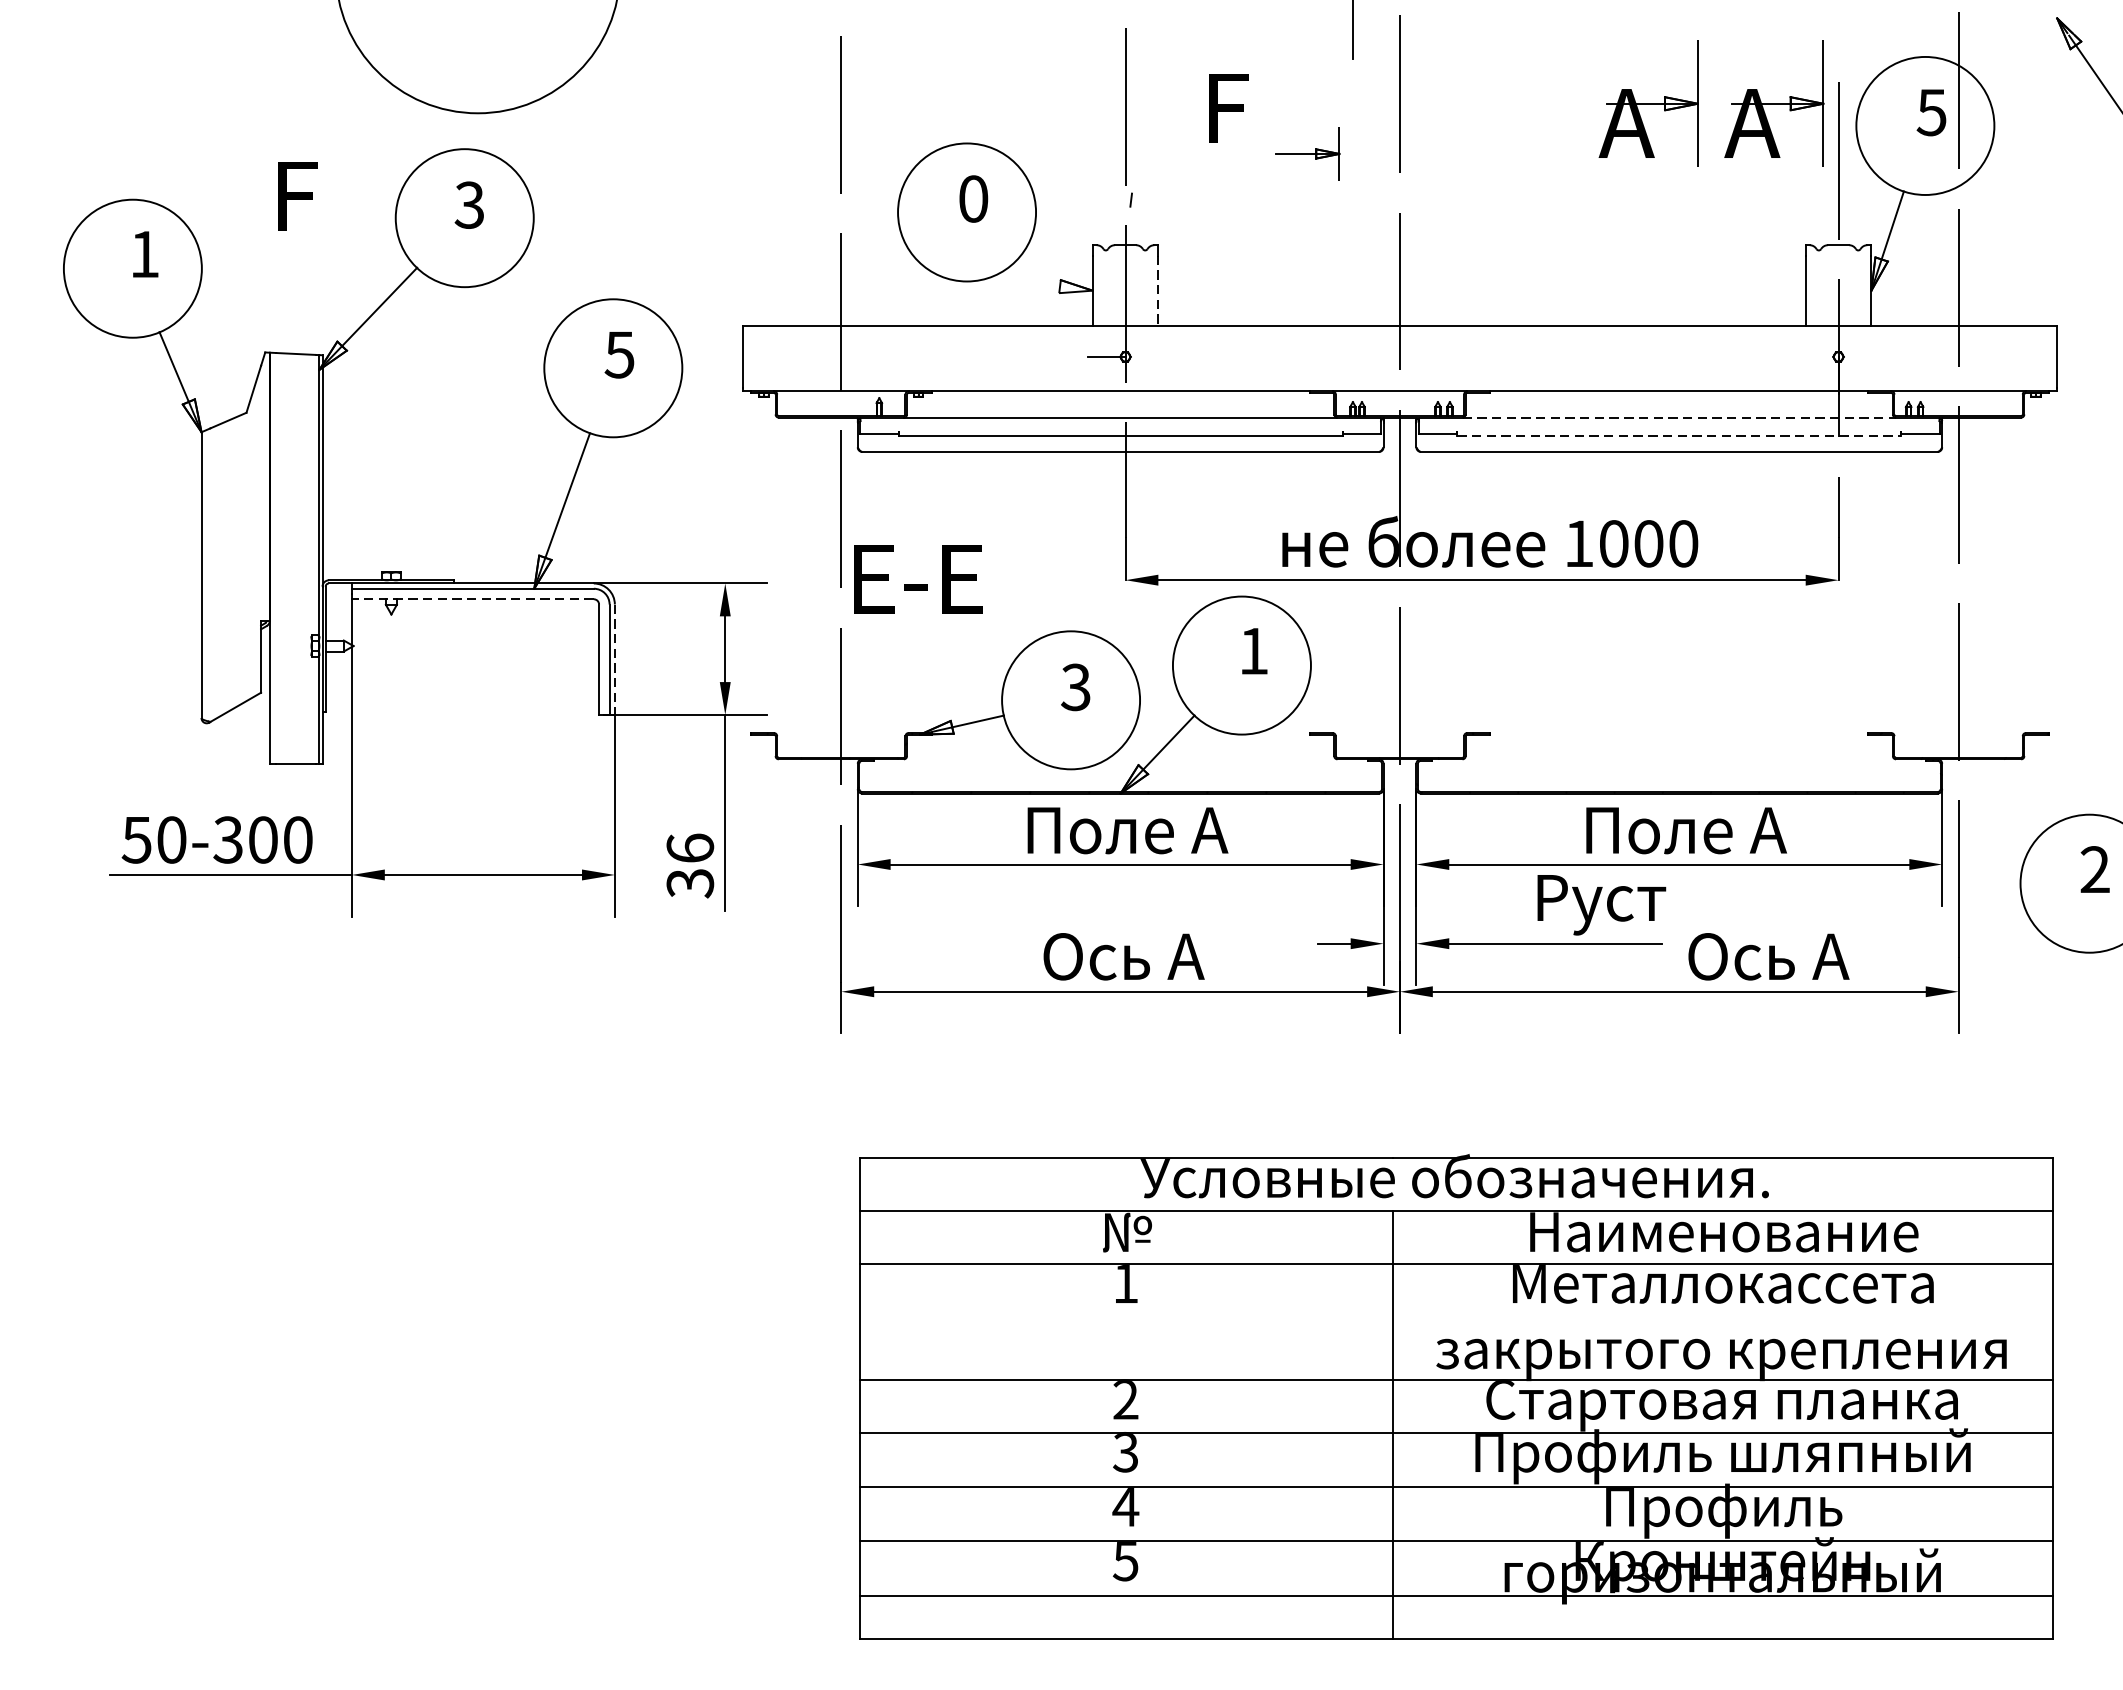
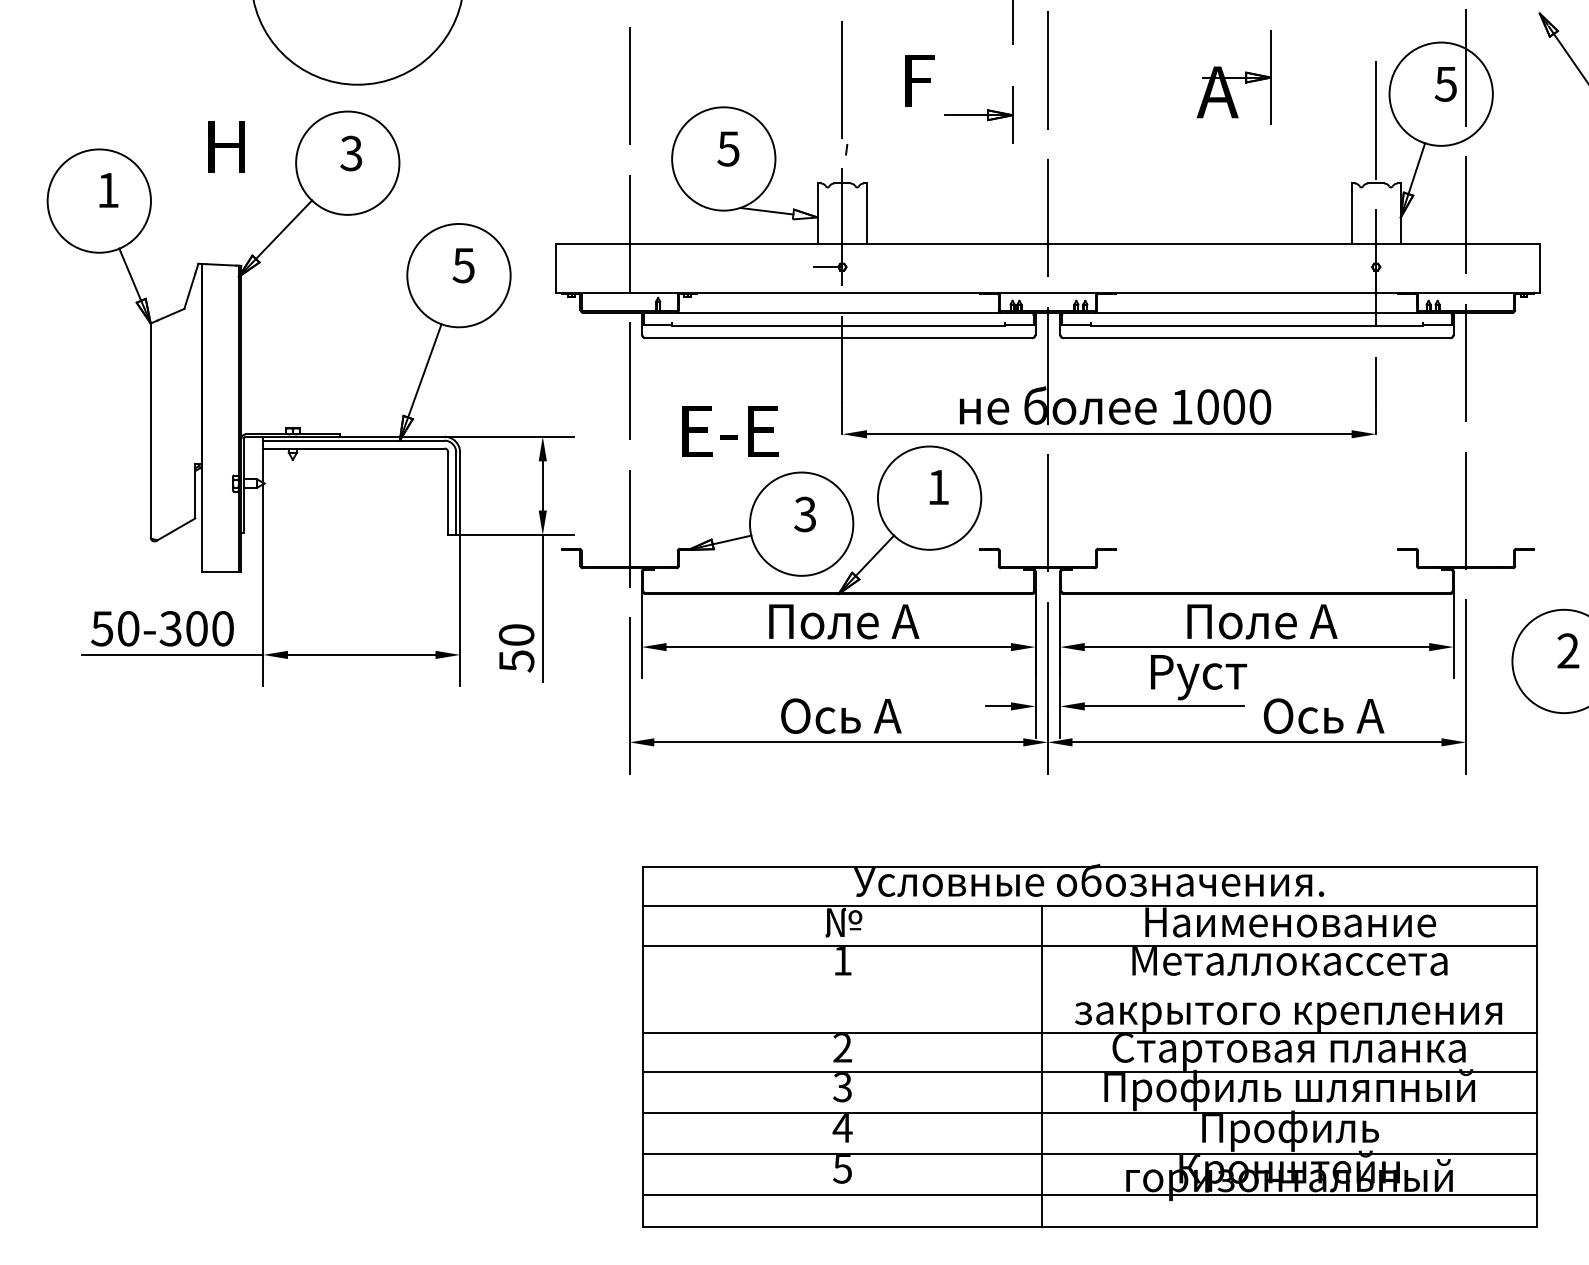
part: (1773, 103) -> (1327, 77), removed
part: (1307, 153) -> (978, 114), size x1.43
text: (306, 195) -> (229, 146), F -> H
text: (973, 198) -> (728, 148), 0 -> 5
line: (1024, 281) -> (766, 210), added
line: (1159, 291) -> (867, 218), dashed -> solid
line: (1679, 417) -> (1257, 312), dashed -> solid
line: (1679, 436) -> (1257, 326), dashed -> solid
text: (918, 579) -> (730, 431), moved
line: (472, 599) -> (353, 448), dashed -> solid
line: (615, 660) -> (460, 494), dashed -> solid
text: (690, 866) -> (516, 648), 36 -> 50

